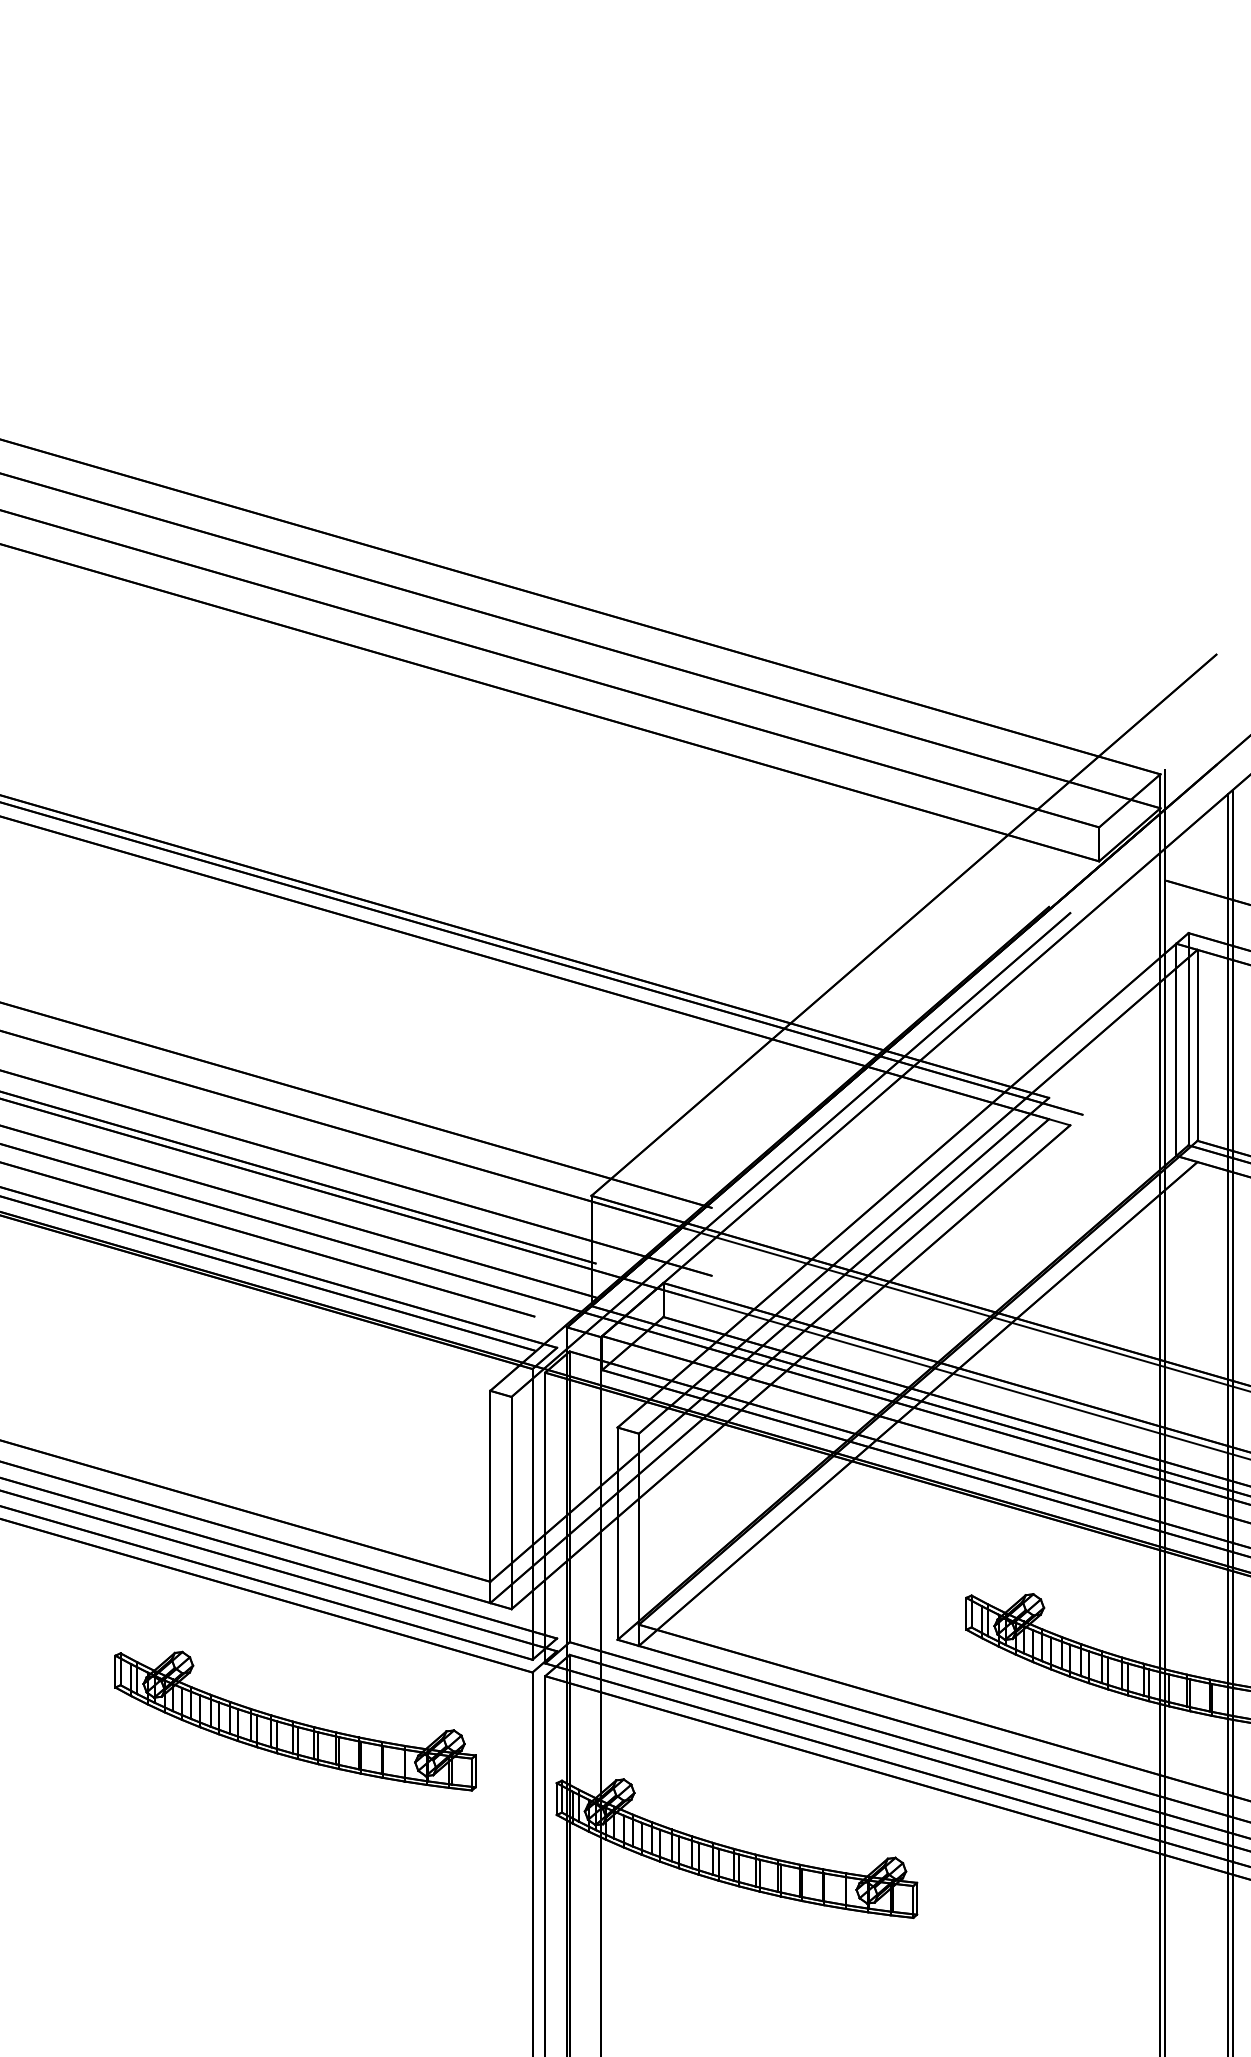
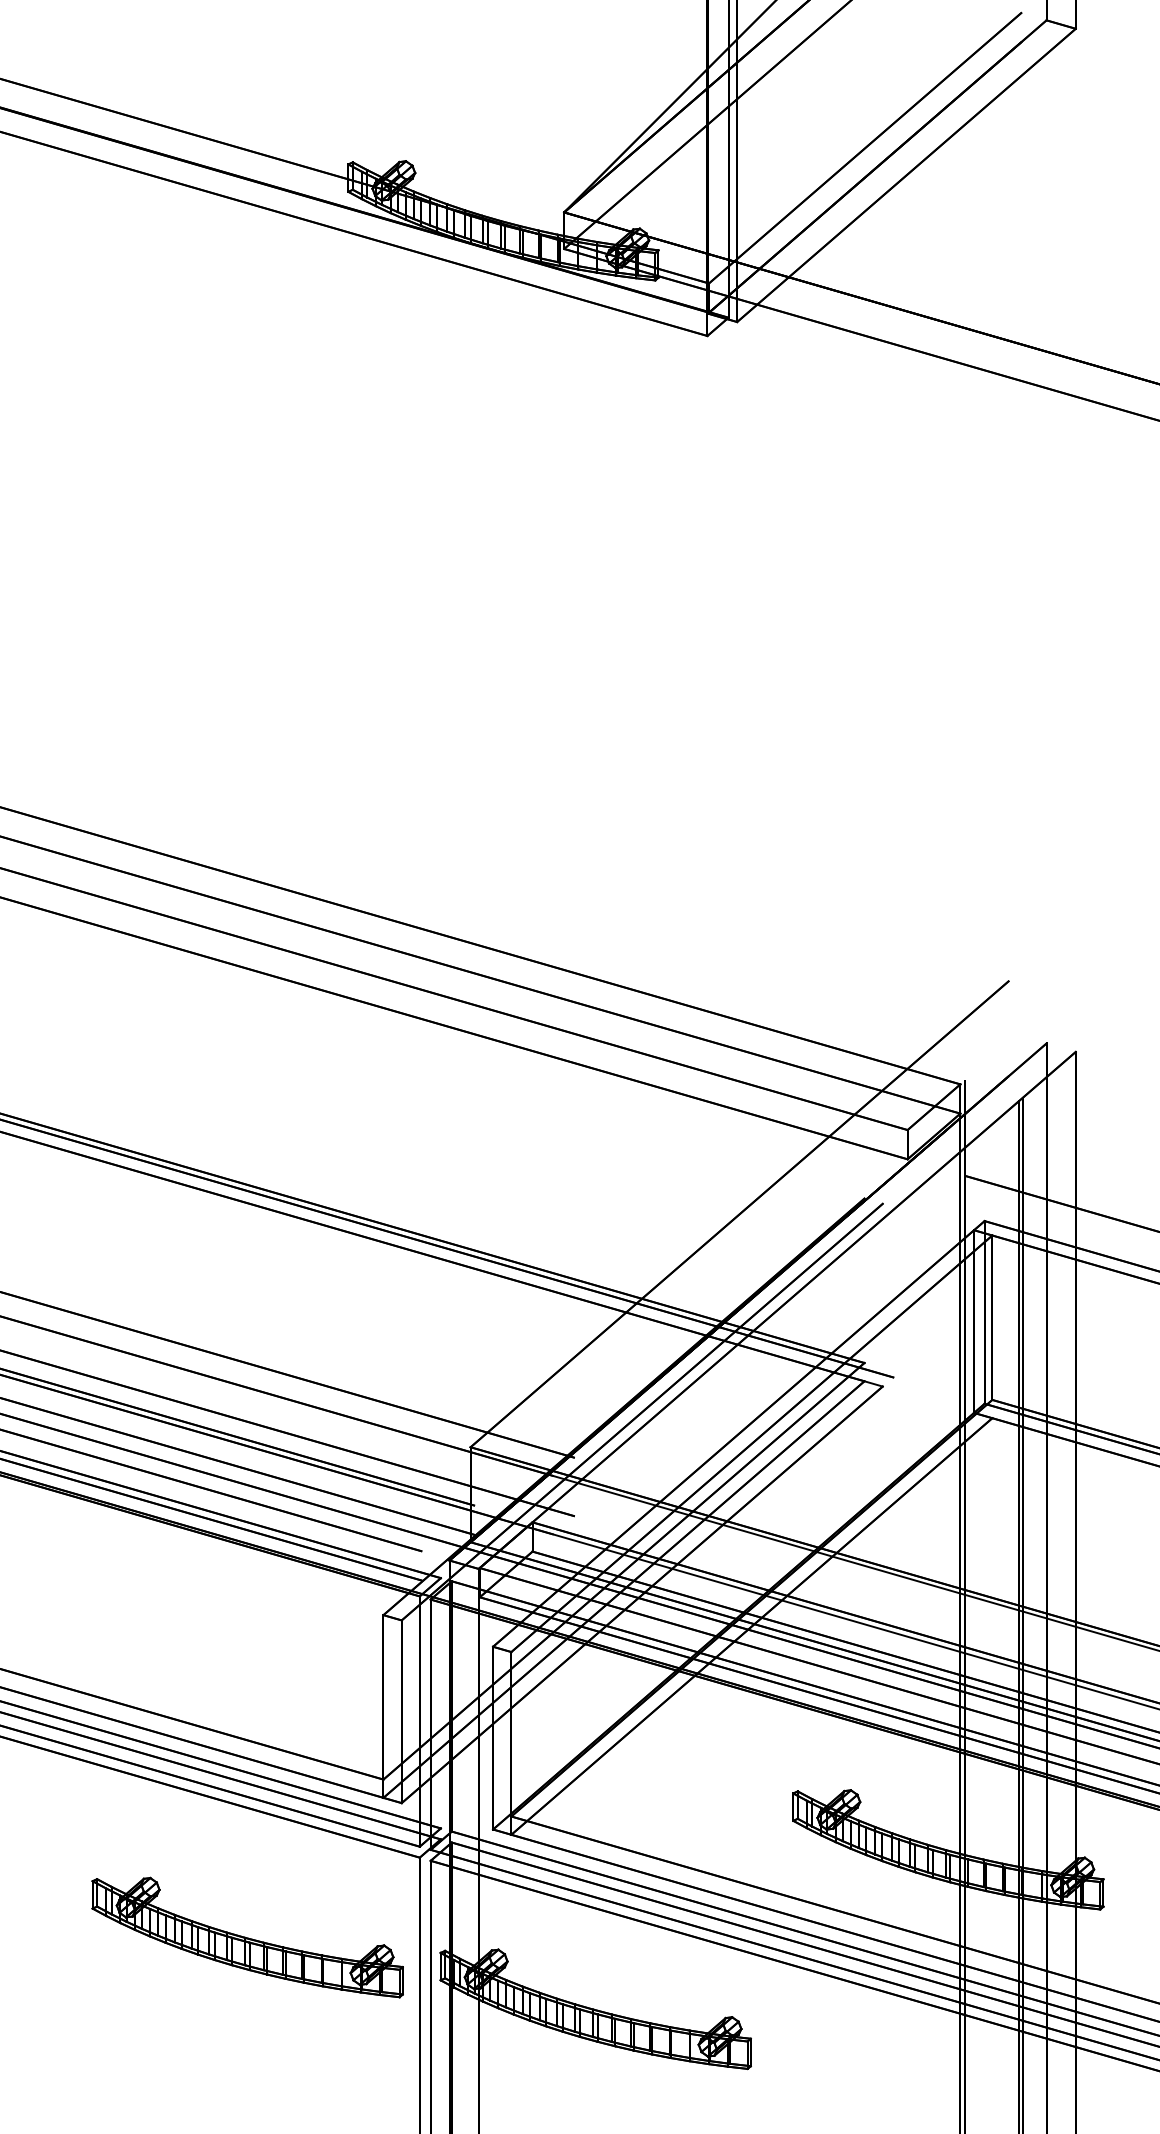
part: (295, 1721) -> (247, 1937), moved

